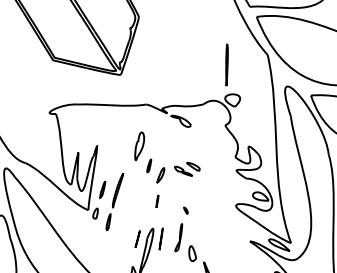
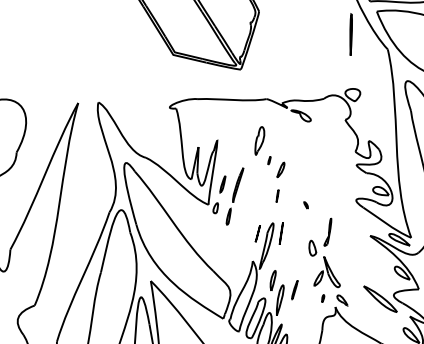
line: (226, 64) -> (350, 34), moved
part: (149, 165) -> (269, 160), size x0.6
part: (187, 168) -> (307, 163), removed
part: (178, 236) -> (327, 231), moved

